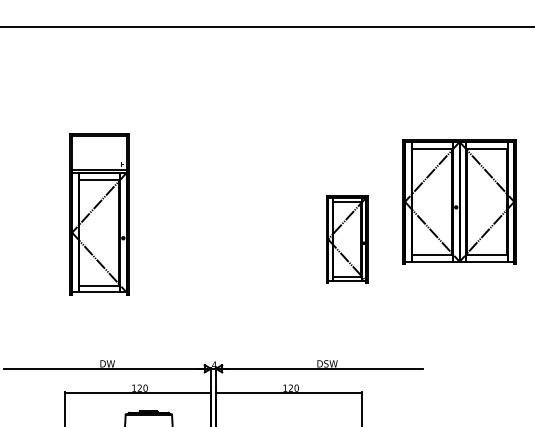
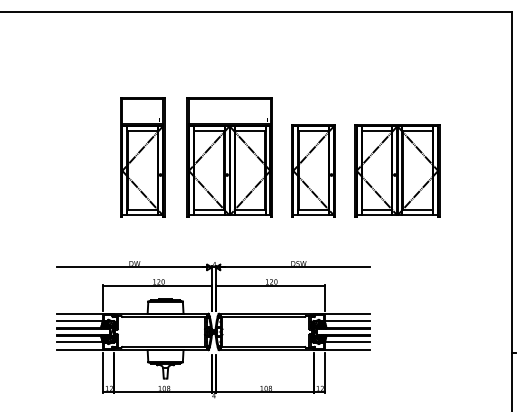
part: (459, 201) -> (397, 170), moved
part: (99, 214) -> (142, 157), moved
part: (234, 221) -> (229, 157), added
part: (347, 238) -> (313, 170), size x1.43

